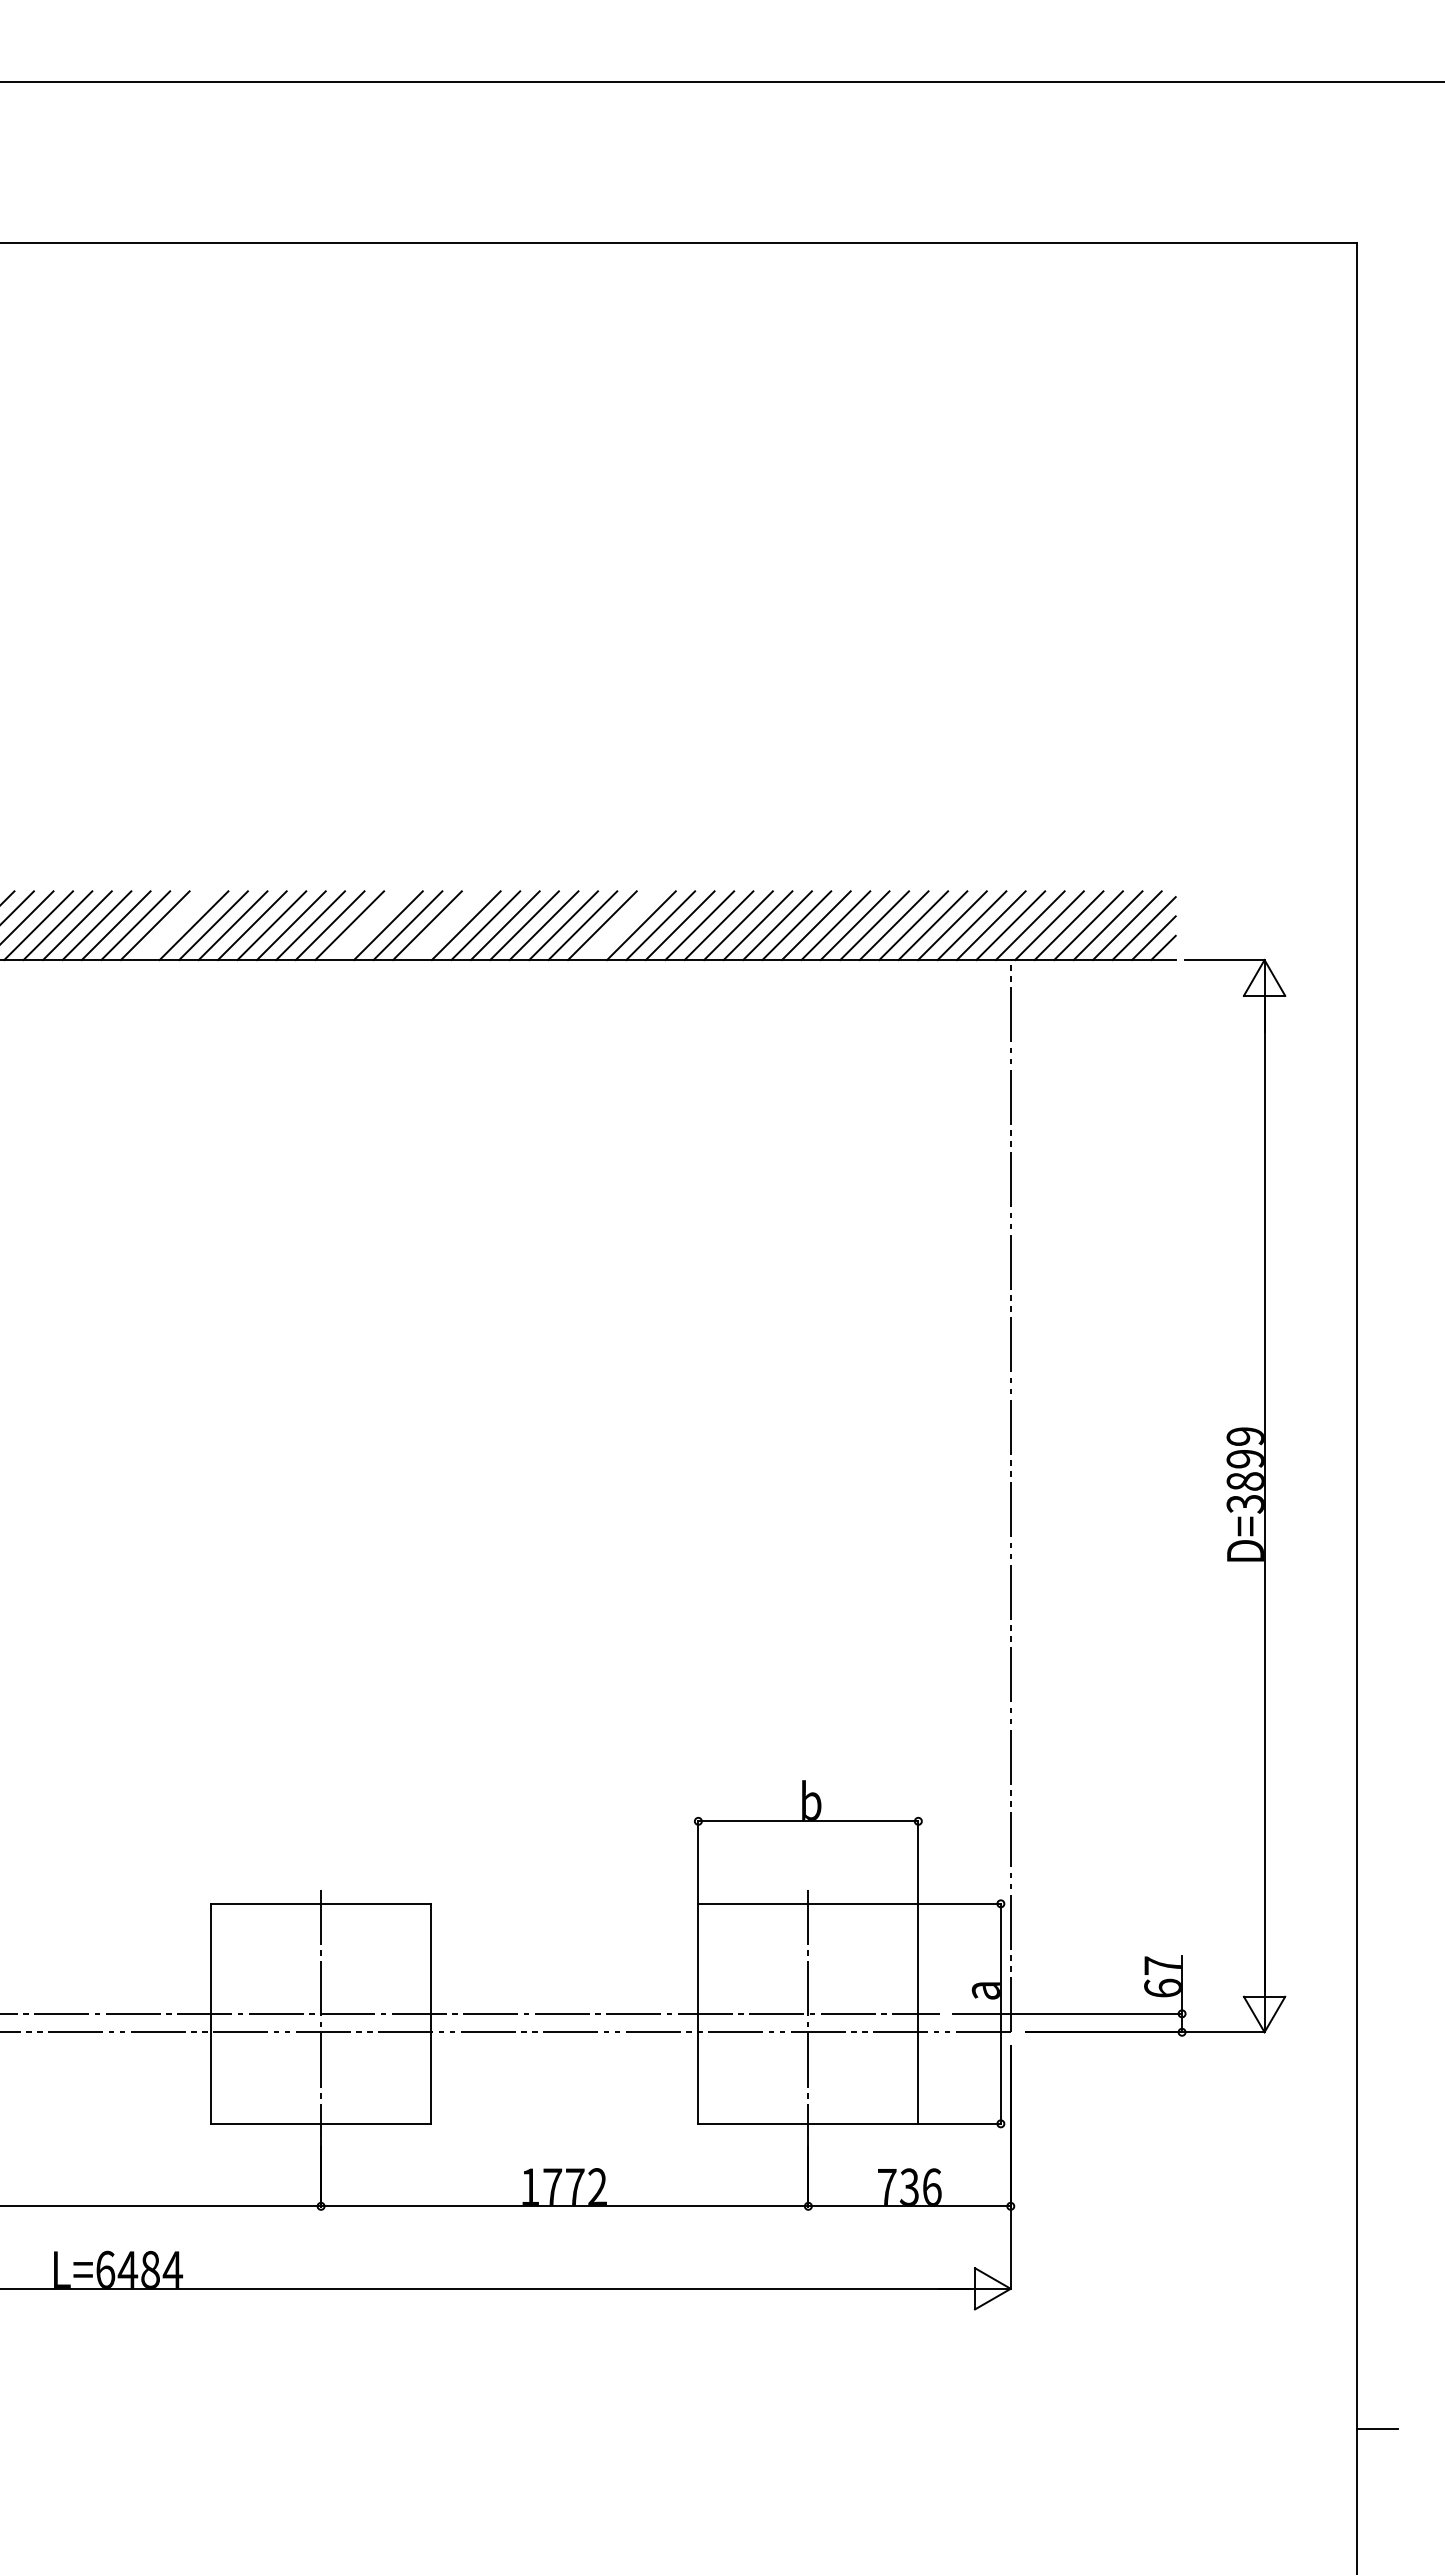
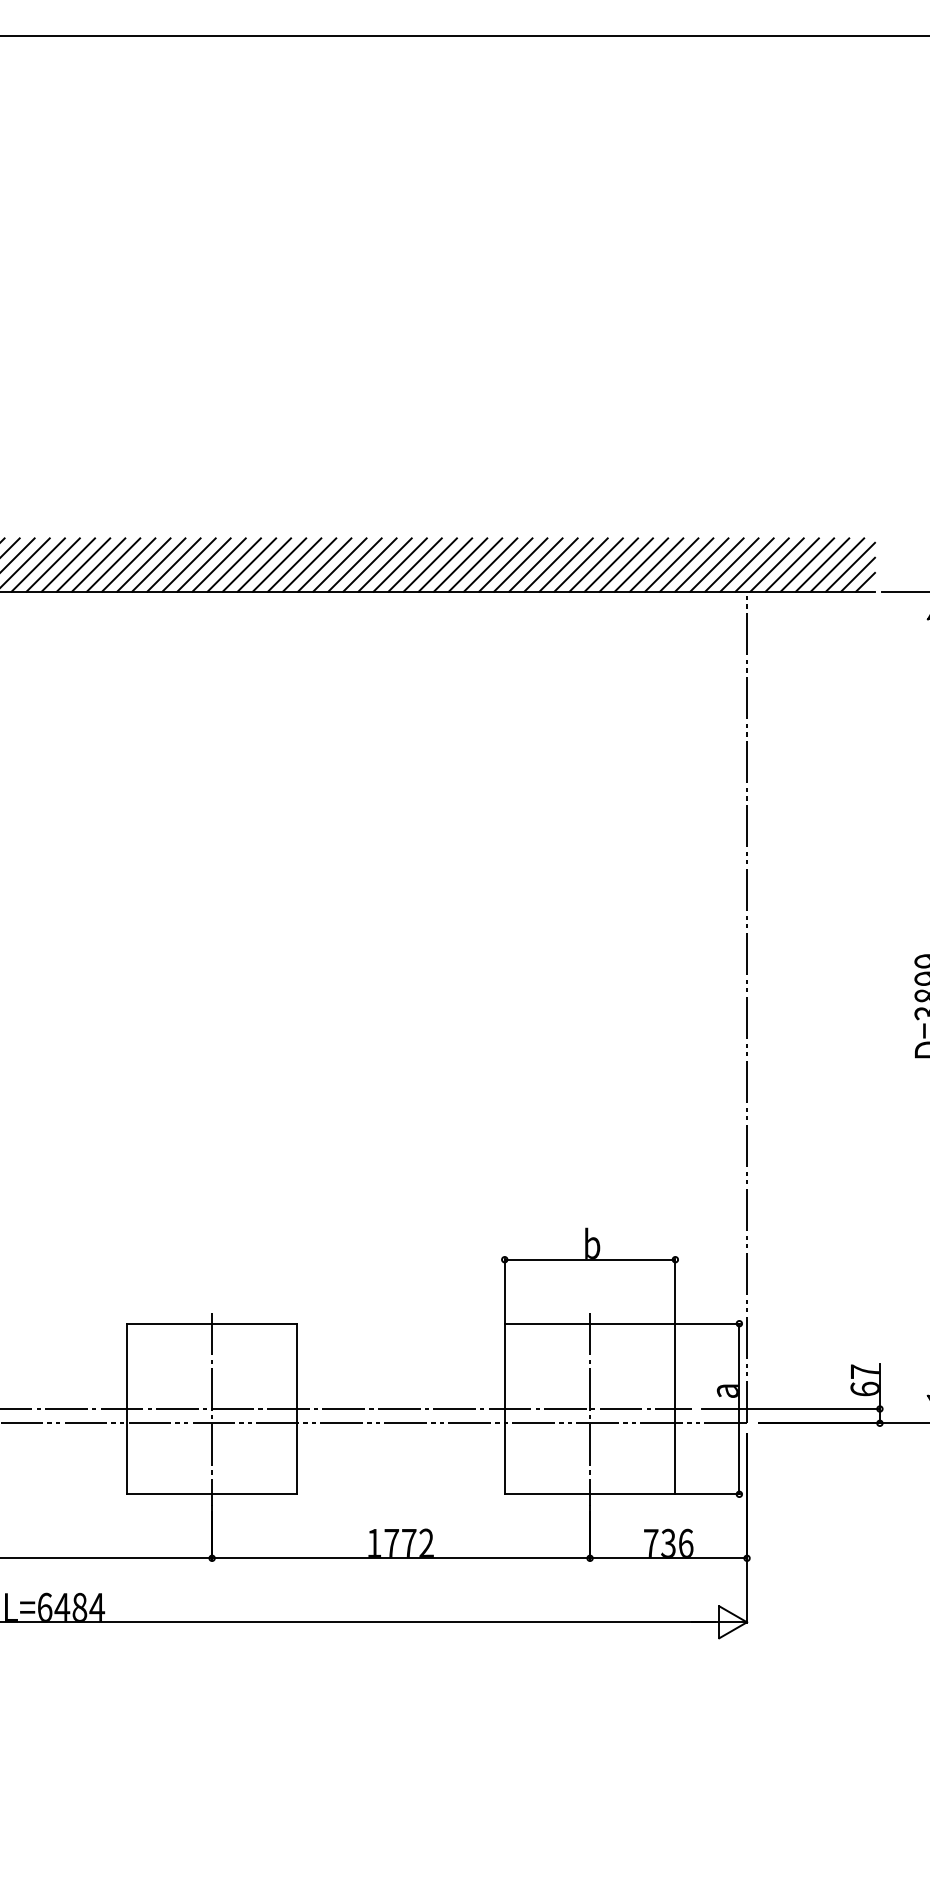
line: (174, 925) -> (98, 564), added
line: (368, 925) -> (248, 564), added
line: (446, 925) -> (309, 564), added
line: (621, 925) -> (445, 564), added

